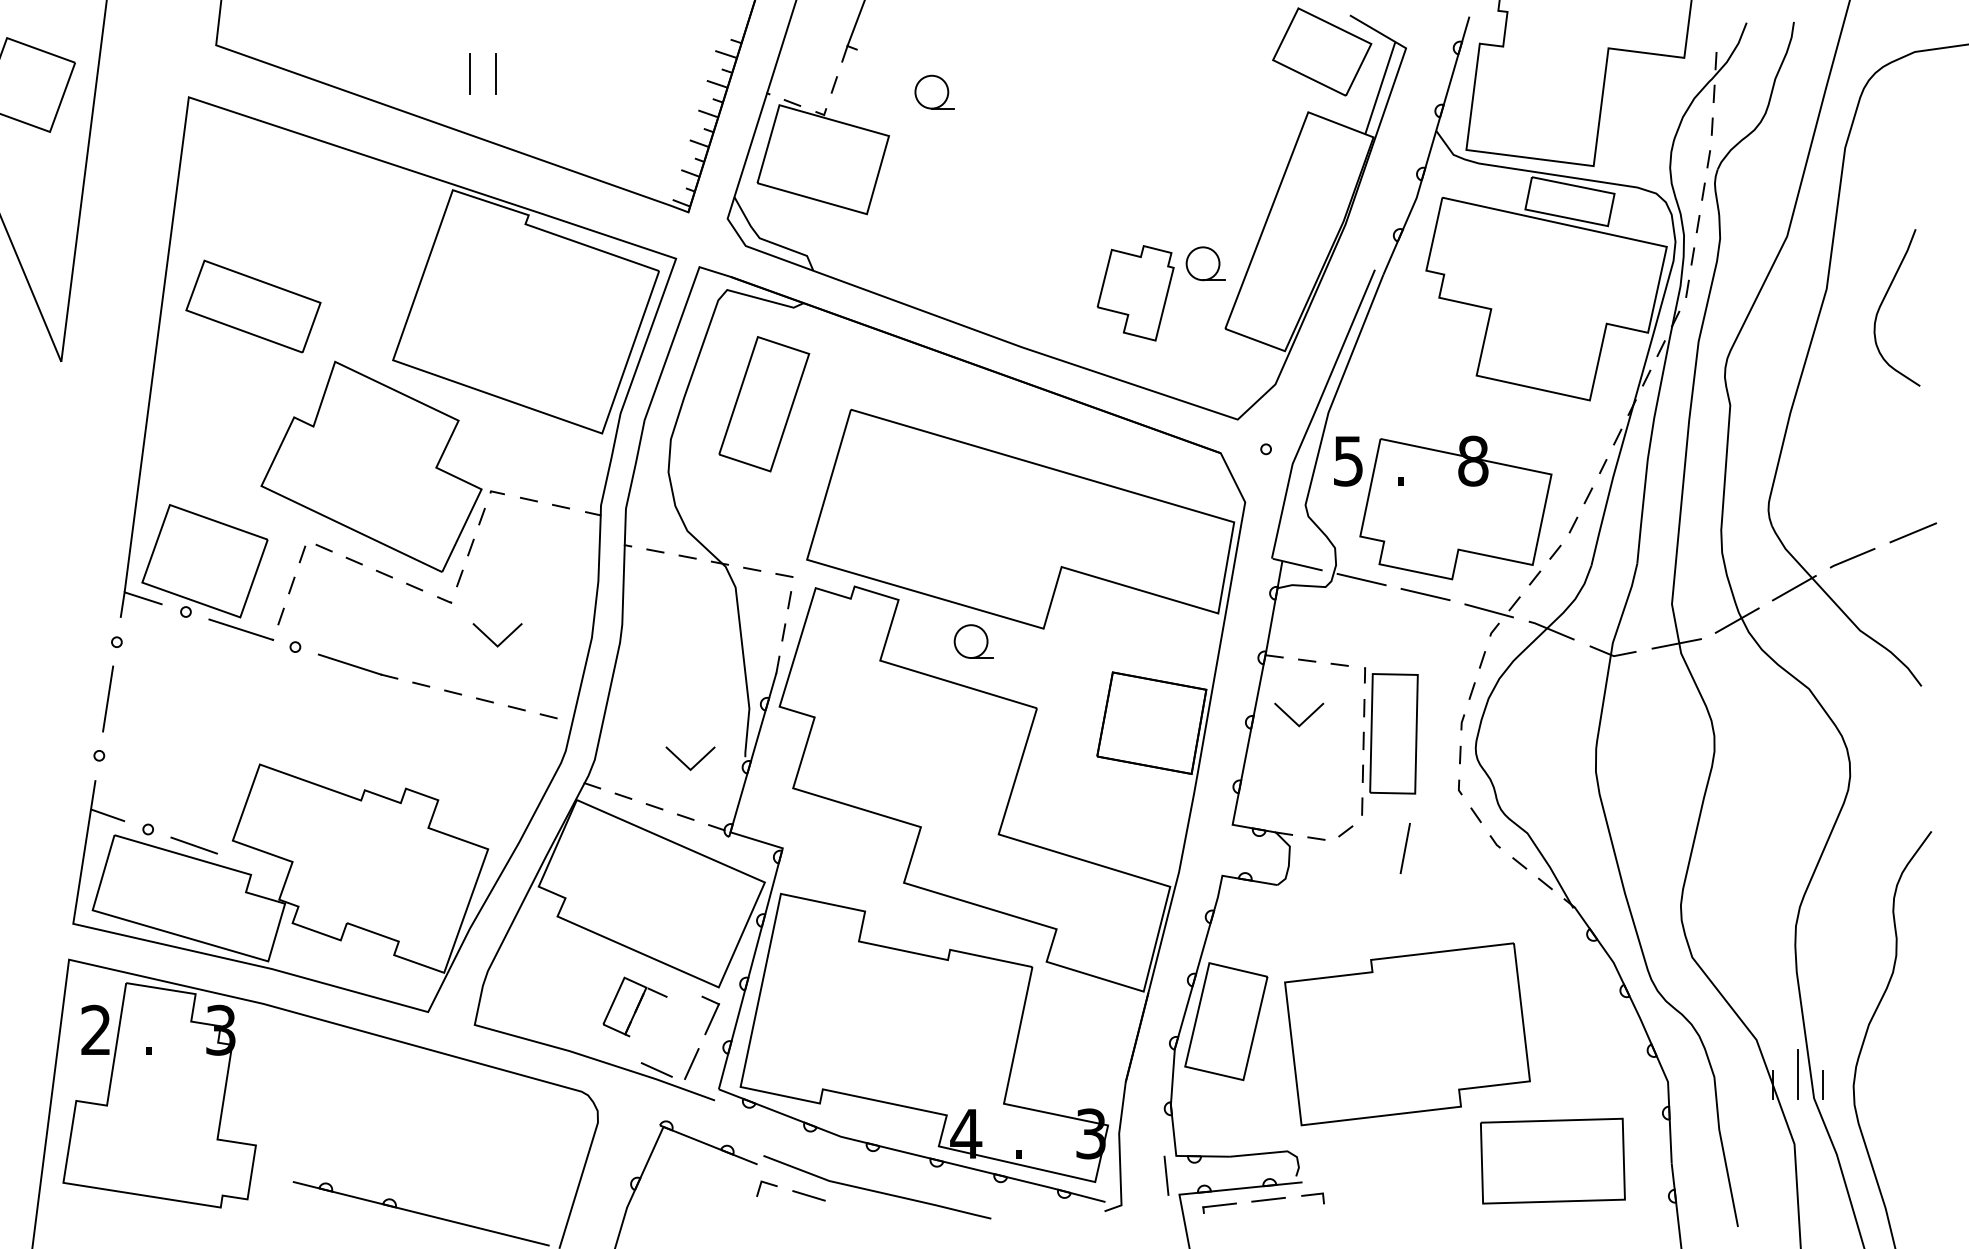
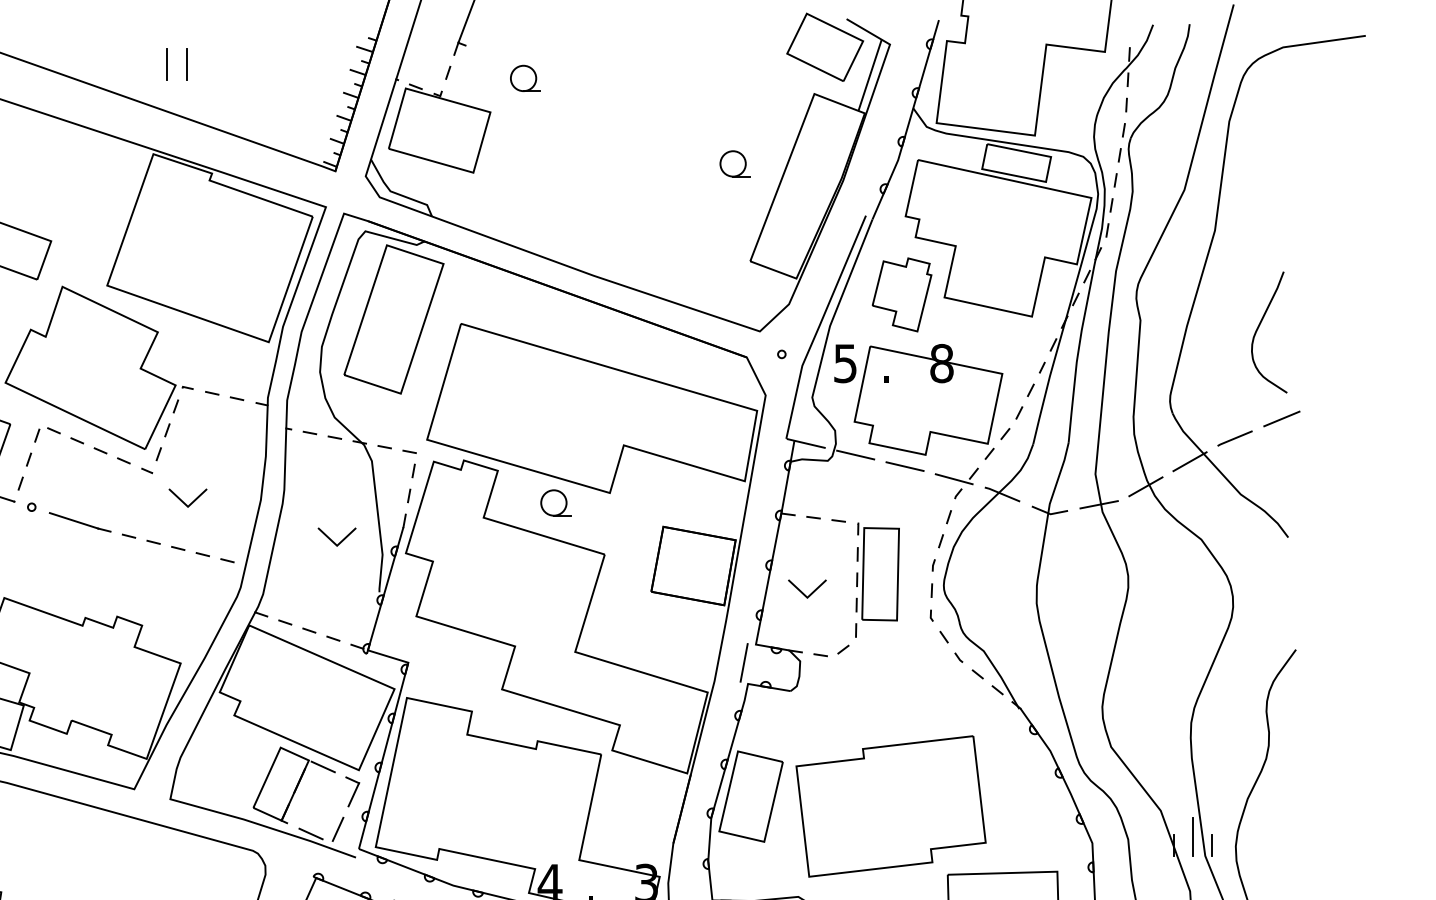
part: (1205, 263) -> (735, 163), moved
part: (1135, 293) -> (901, 295), moved
curve: (1884, 300) -> (1259, 326), moved
part: (764, 404) -> (394, 319), size x1.43
line: (1304, 719) -> (811, 592), moved
line: (685, 763) -> (333, 540), moved
line: (1404, 848) -> (743, 662), moved
part: (634, 1006) -> (293, 784), size x1.67

